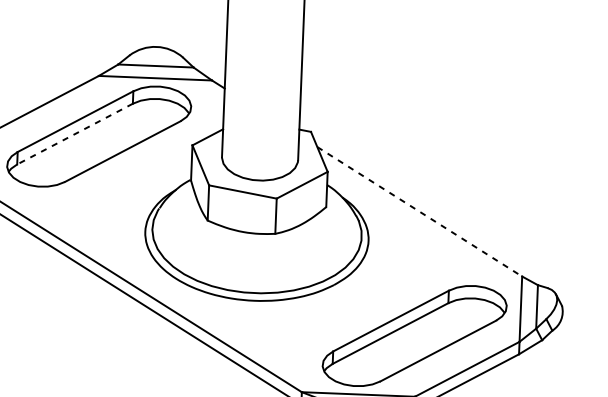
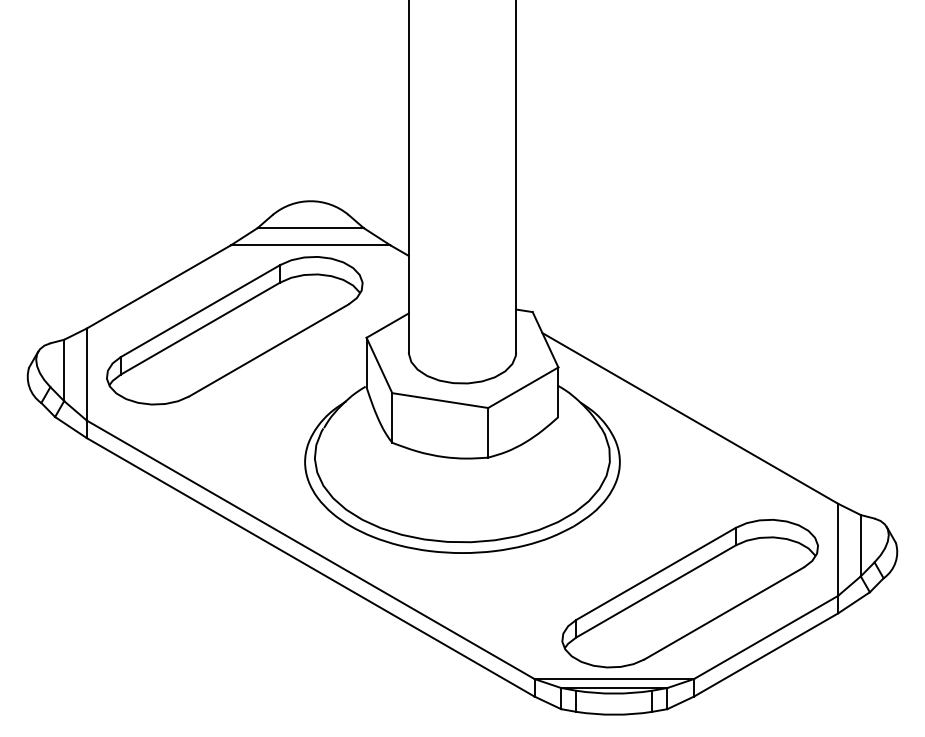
line: (74, 134) -> (200, 328), dashed -> solid
line: (419, 211) -> (690, 418), dashed -> solid

